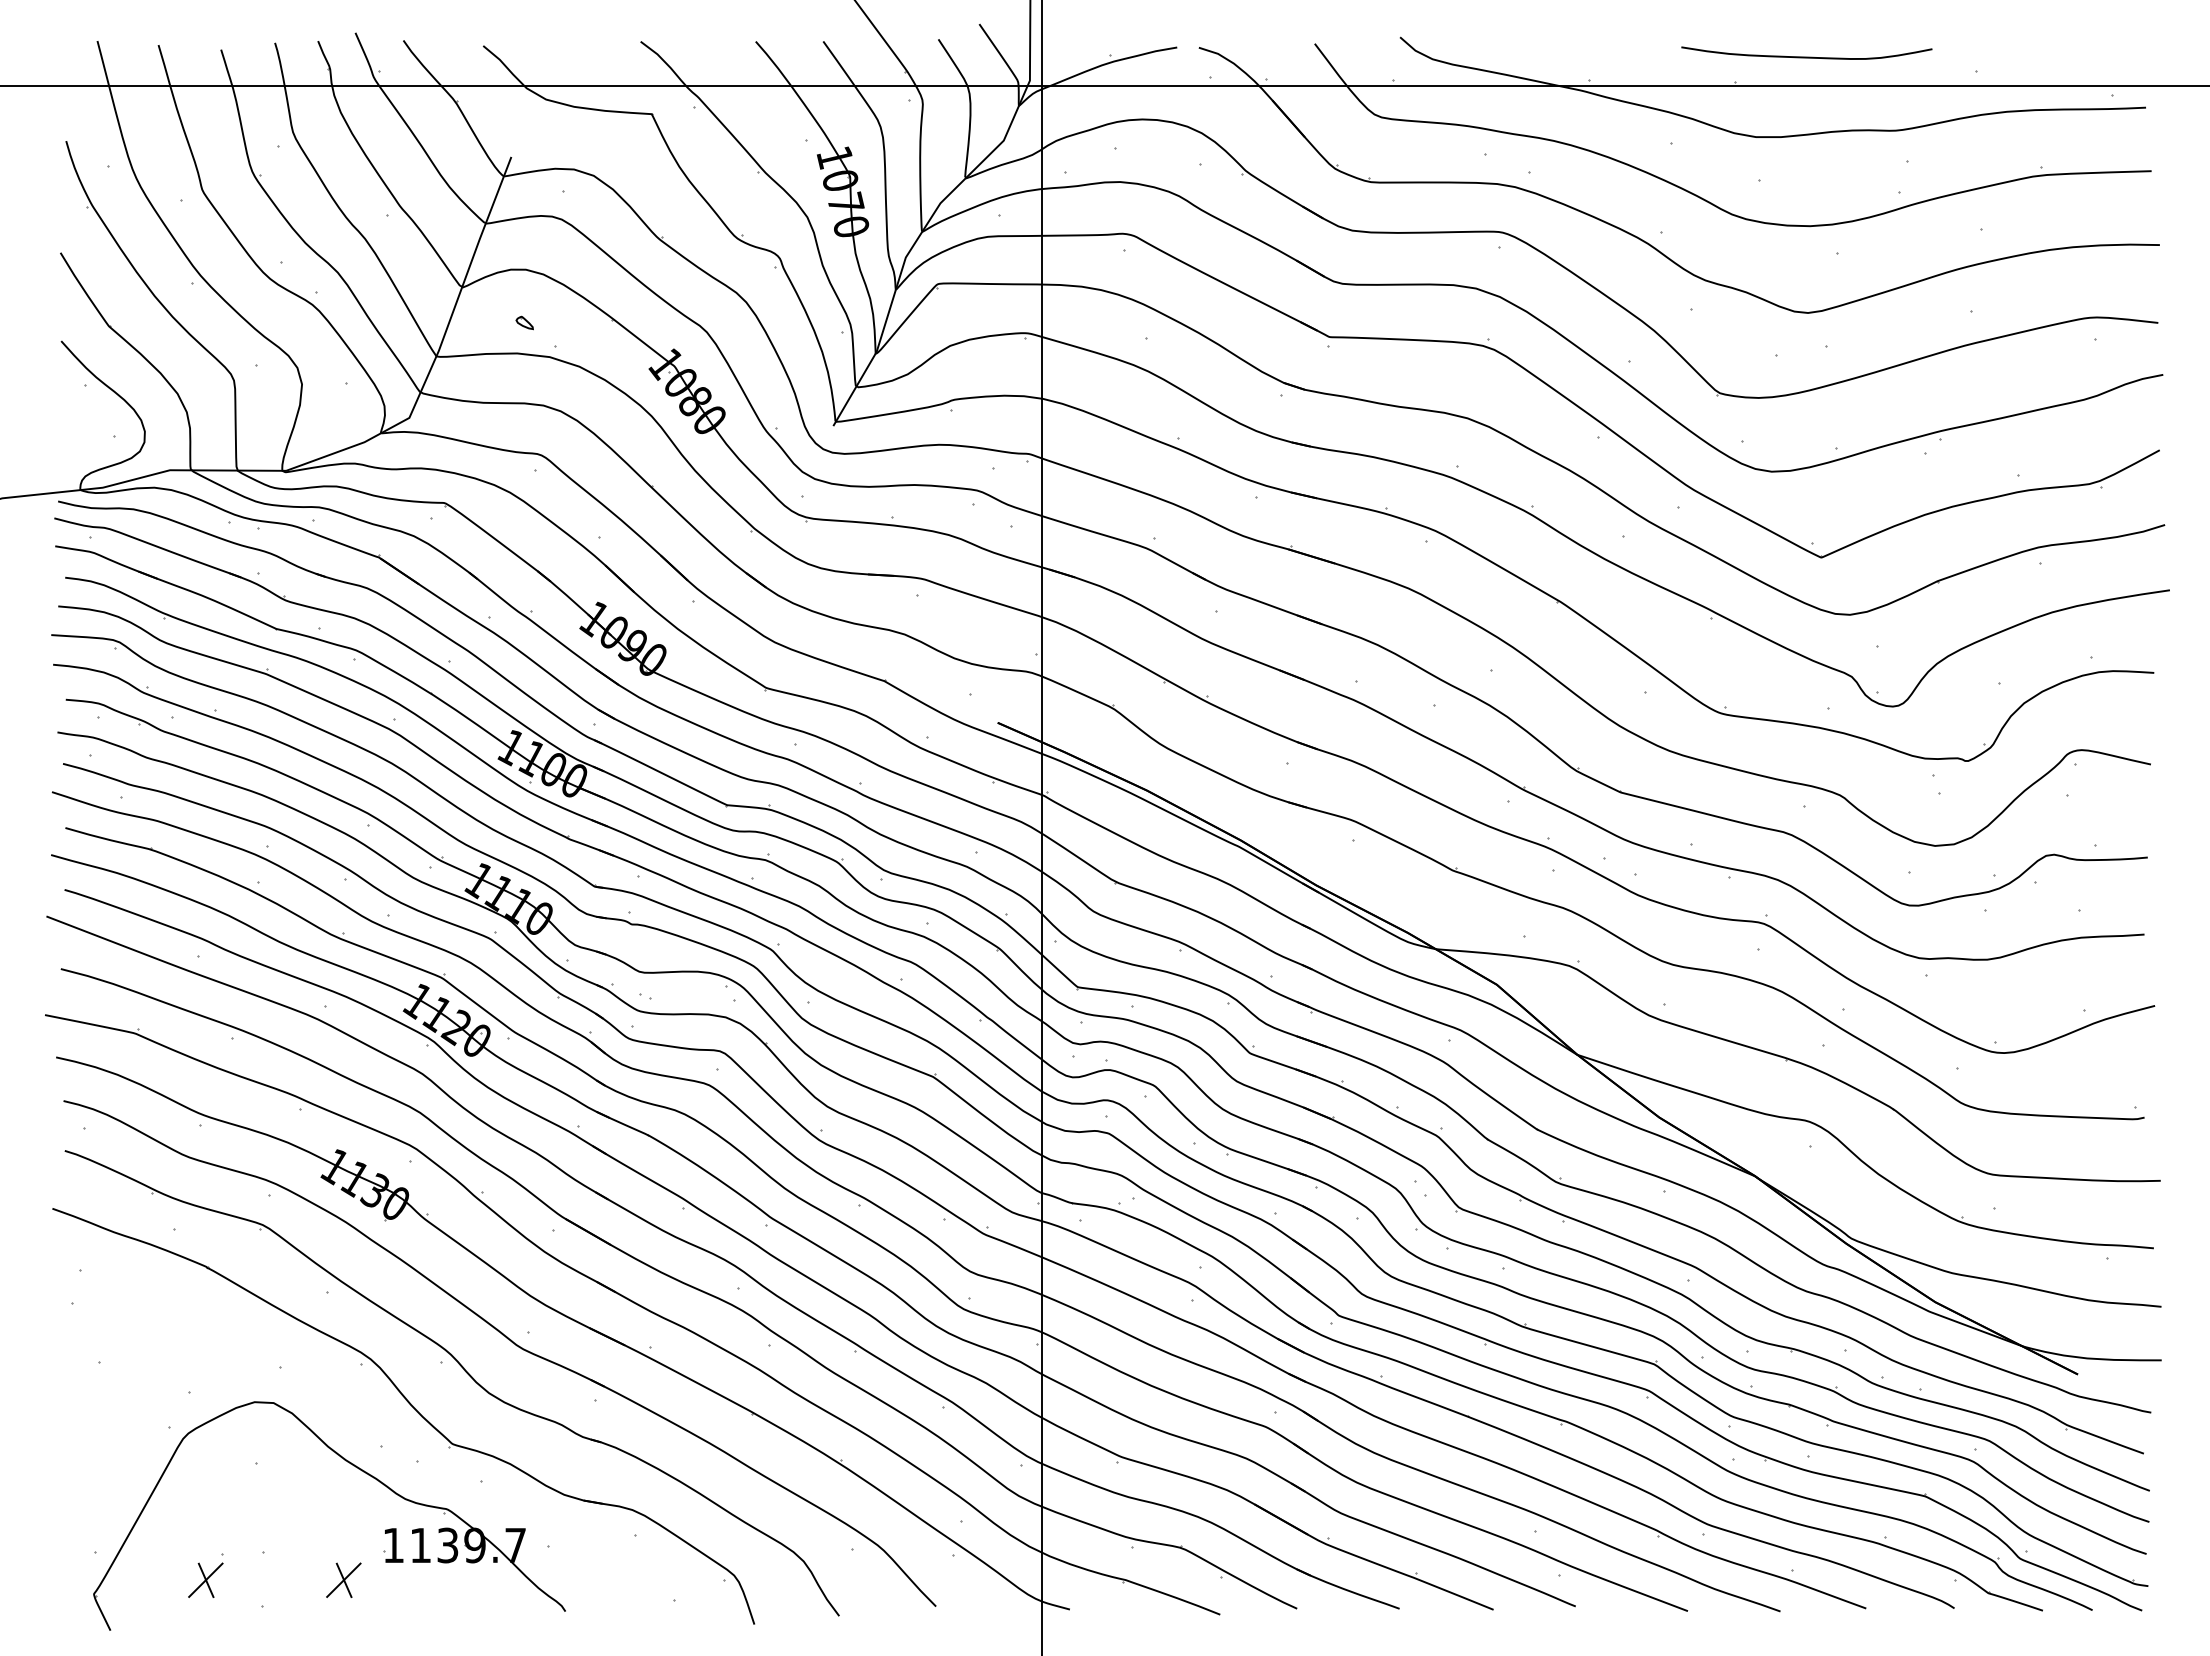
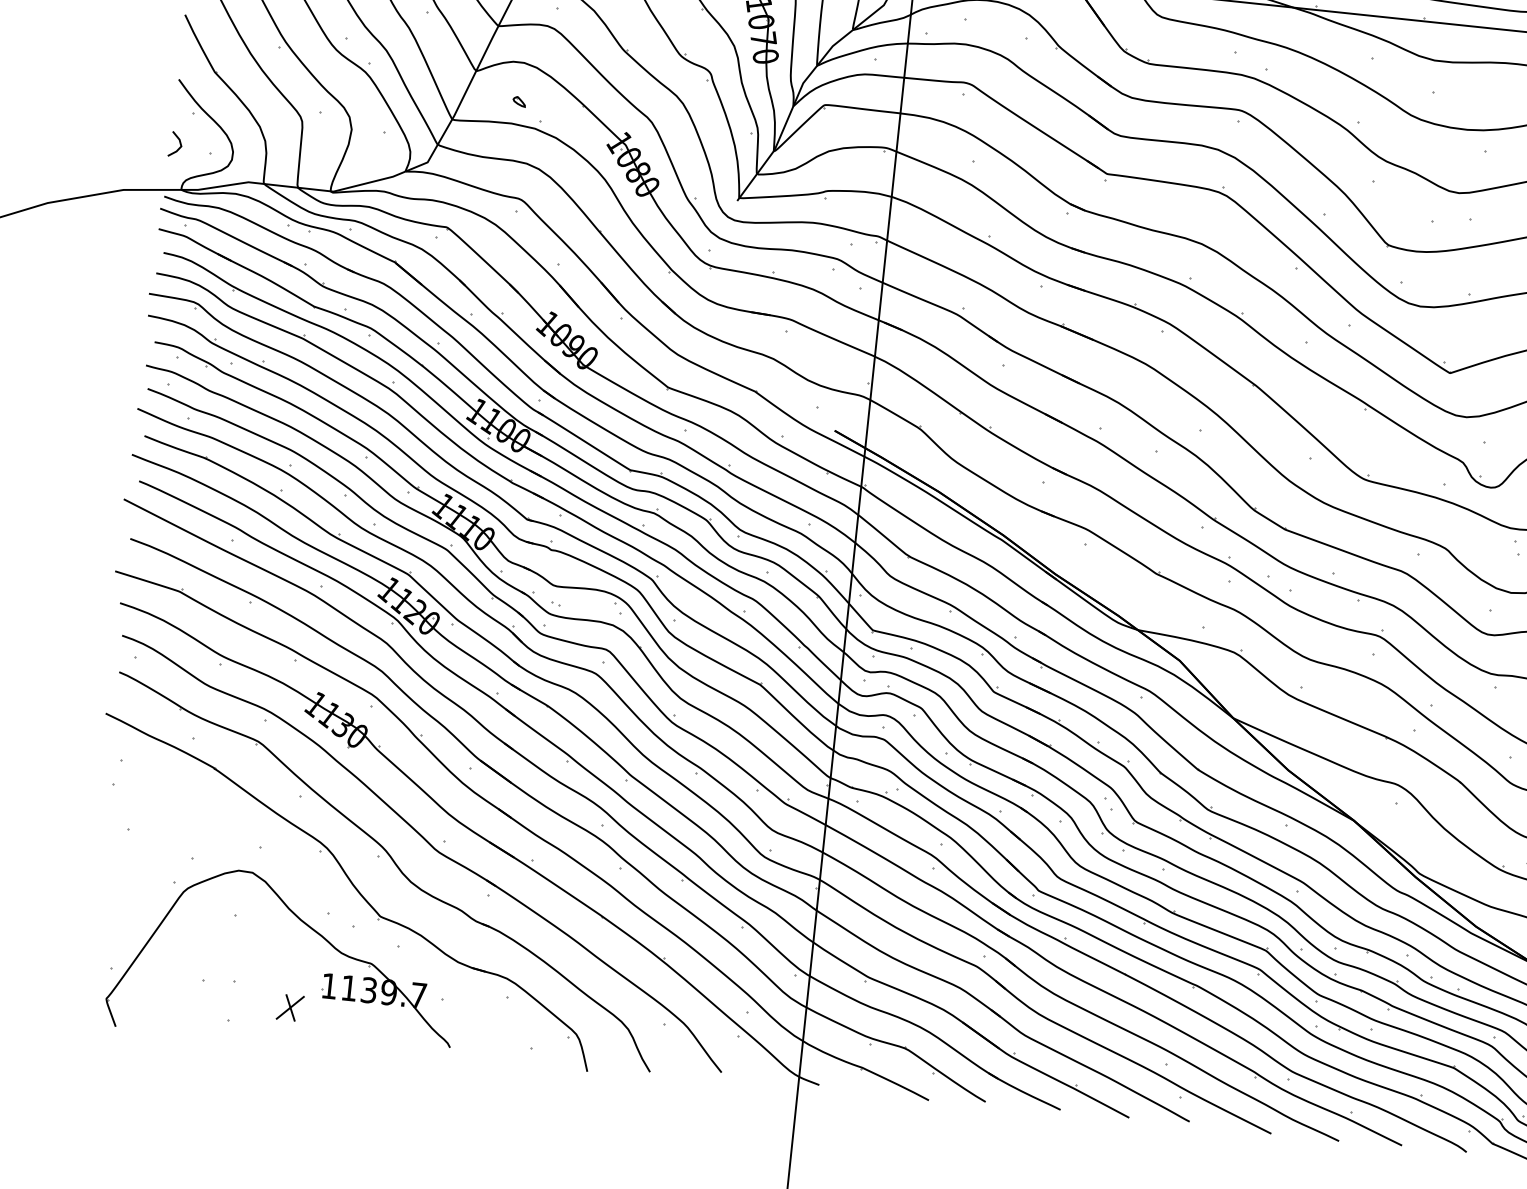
line: (71, 427) -> (179, 143), added
part: (205, 1579) -> (189, 996), removed

